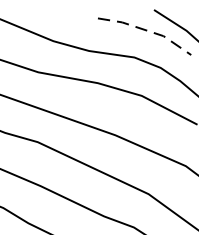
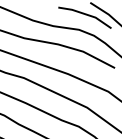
line: (149, 30) -> (87, 14), dashed -> solid

